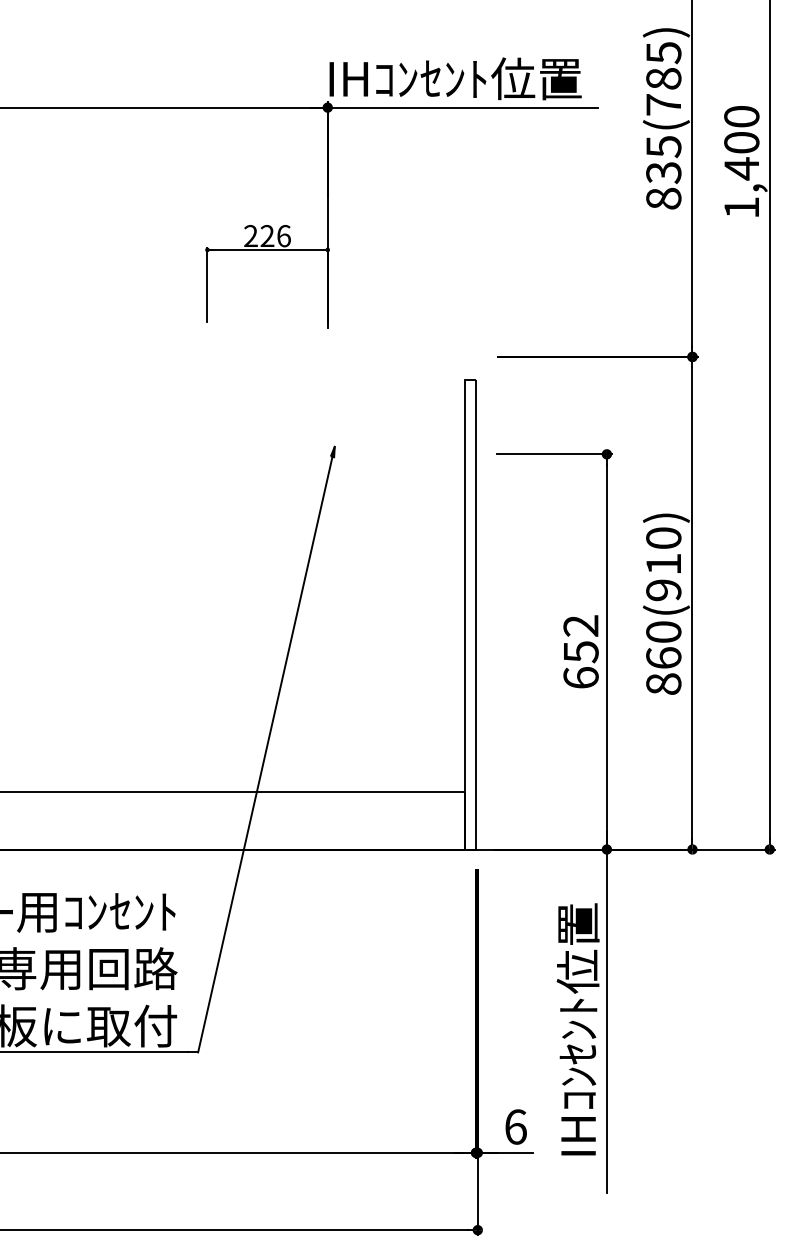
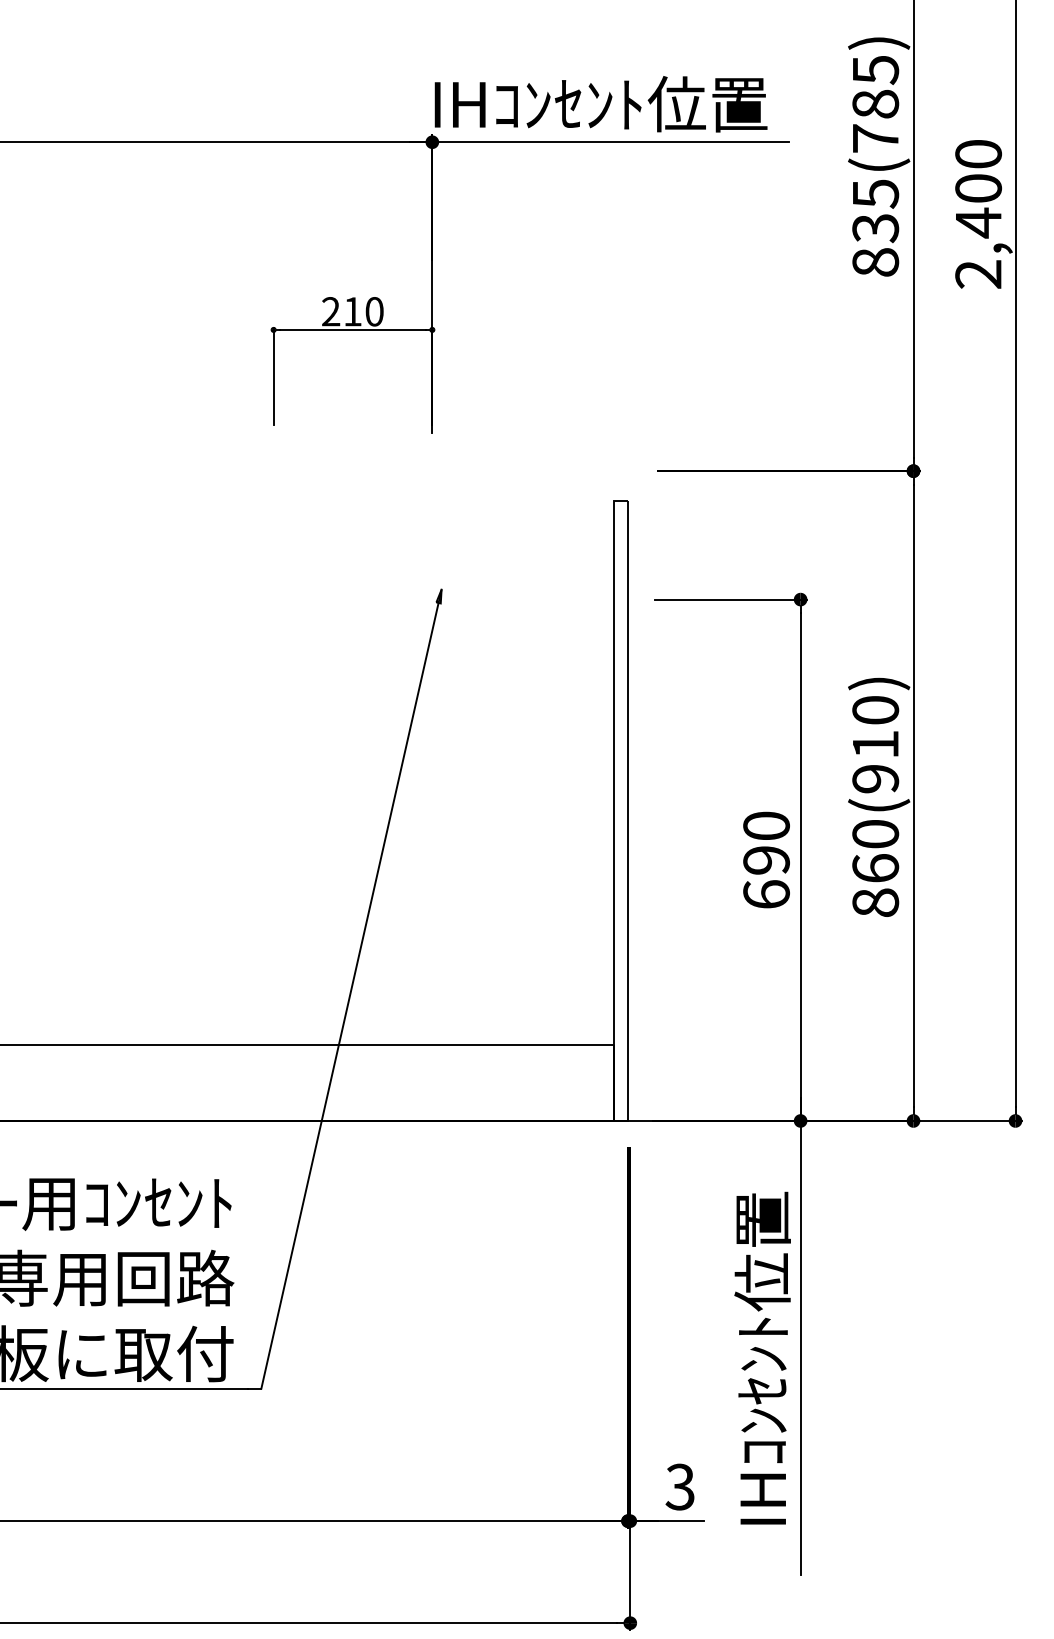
text: (741, 207) -> (978, 274), 1,400 -> 2,400
text: (275, 235) -> (363, 311), 226 -> 210
text: (581, 639) -> (766, 843), 652 -> 690
text: (515, 1126) -> (680, 1486), 6 -> 3

